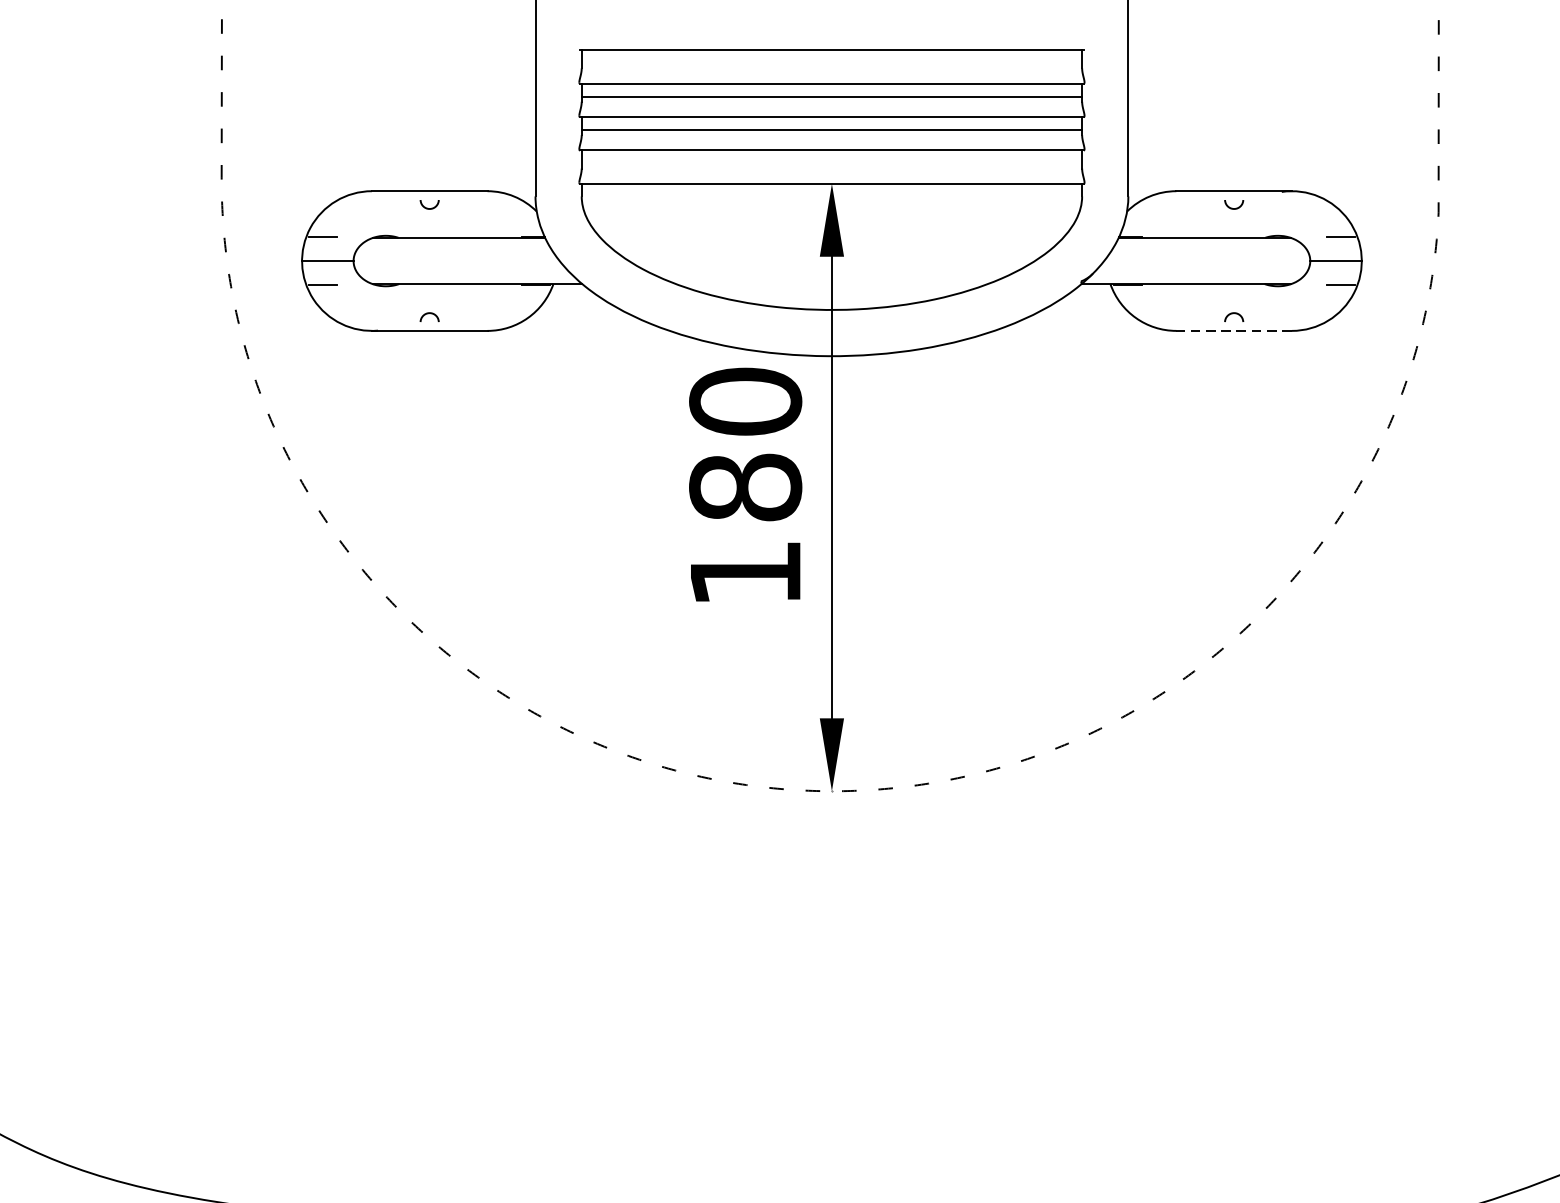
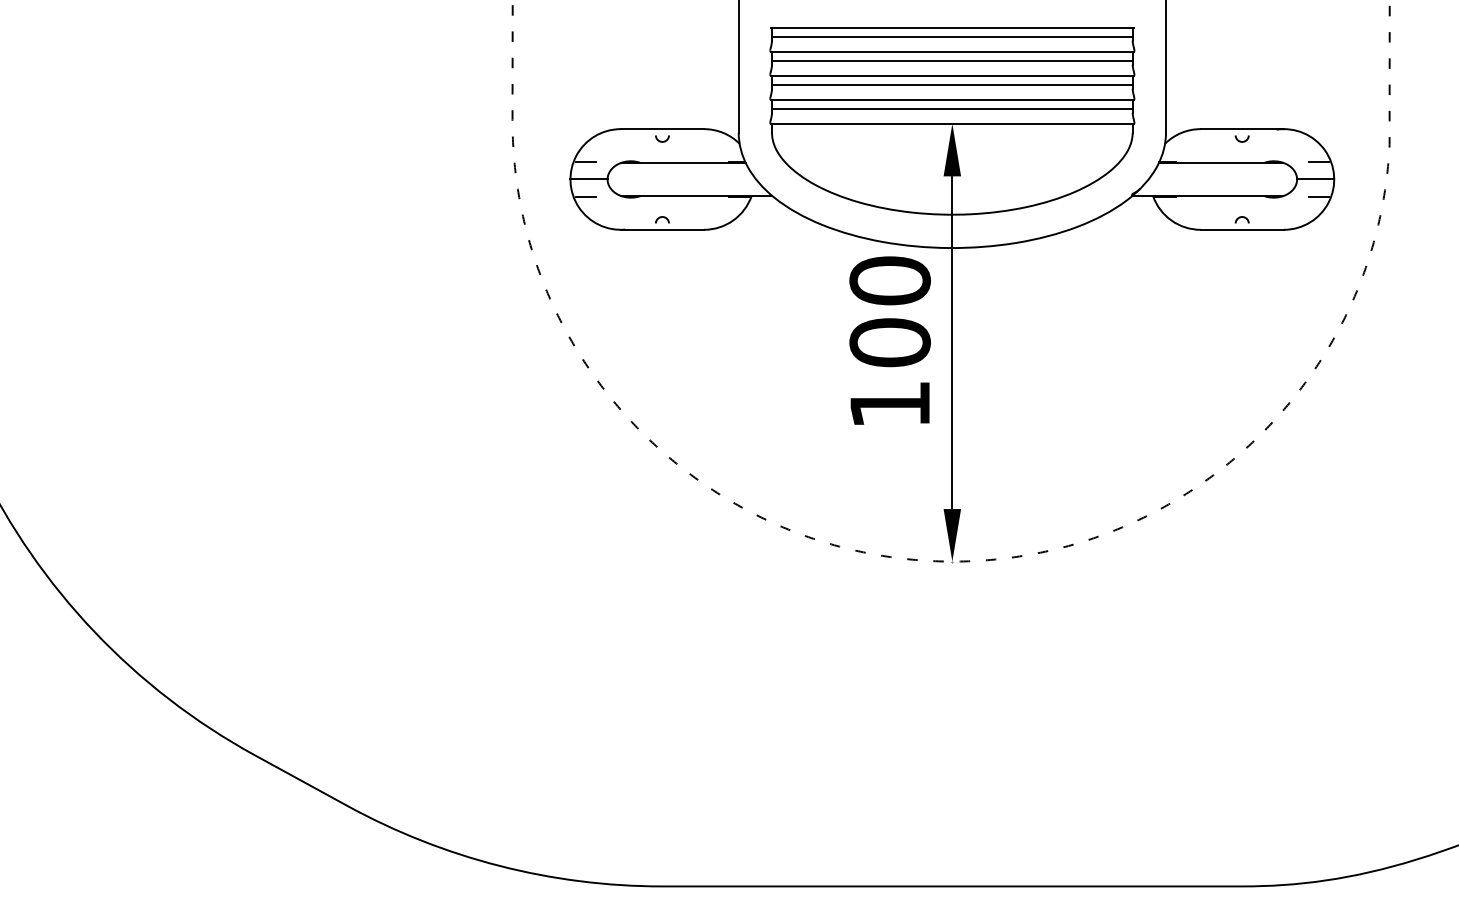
line: (832, 62) -> (952, 36), added
line: (832, 163) -> (952, 109), added
line: (1234, 330) -> (1242, 229), dashed -> solid
text: (744, 487) -> (889, 342), 180 -> 100

